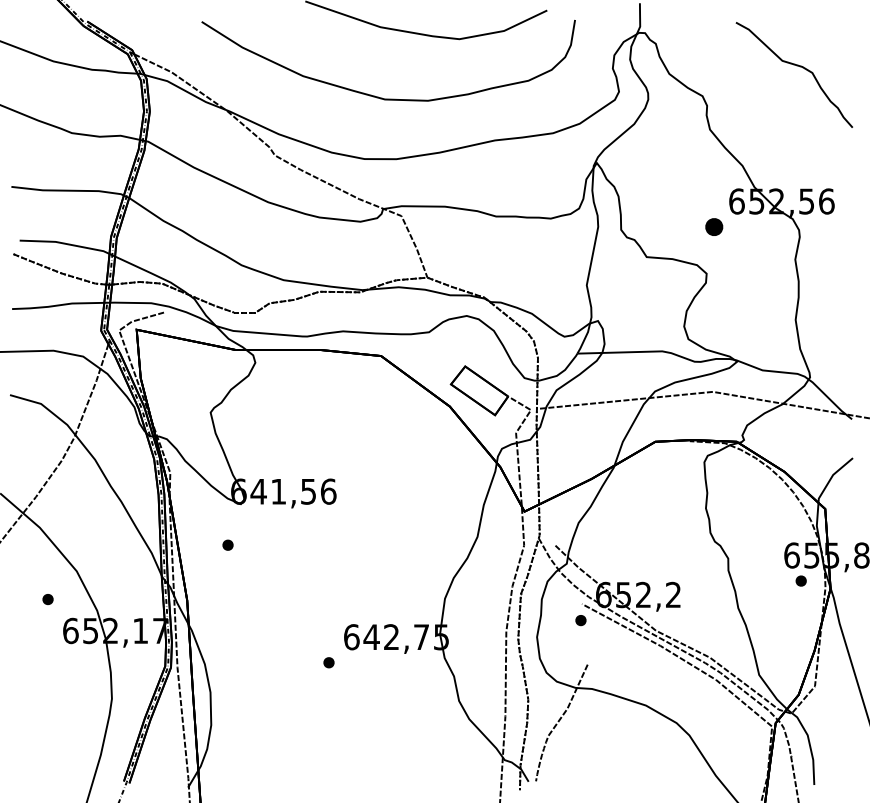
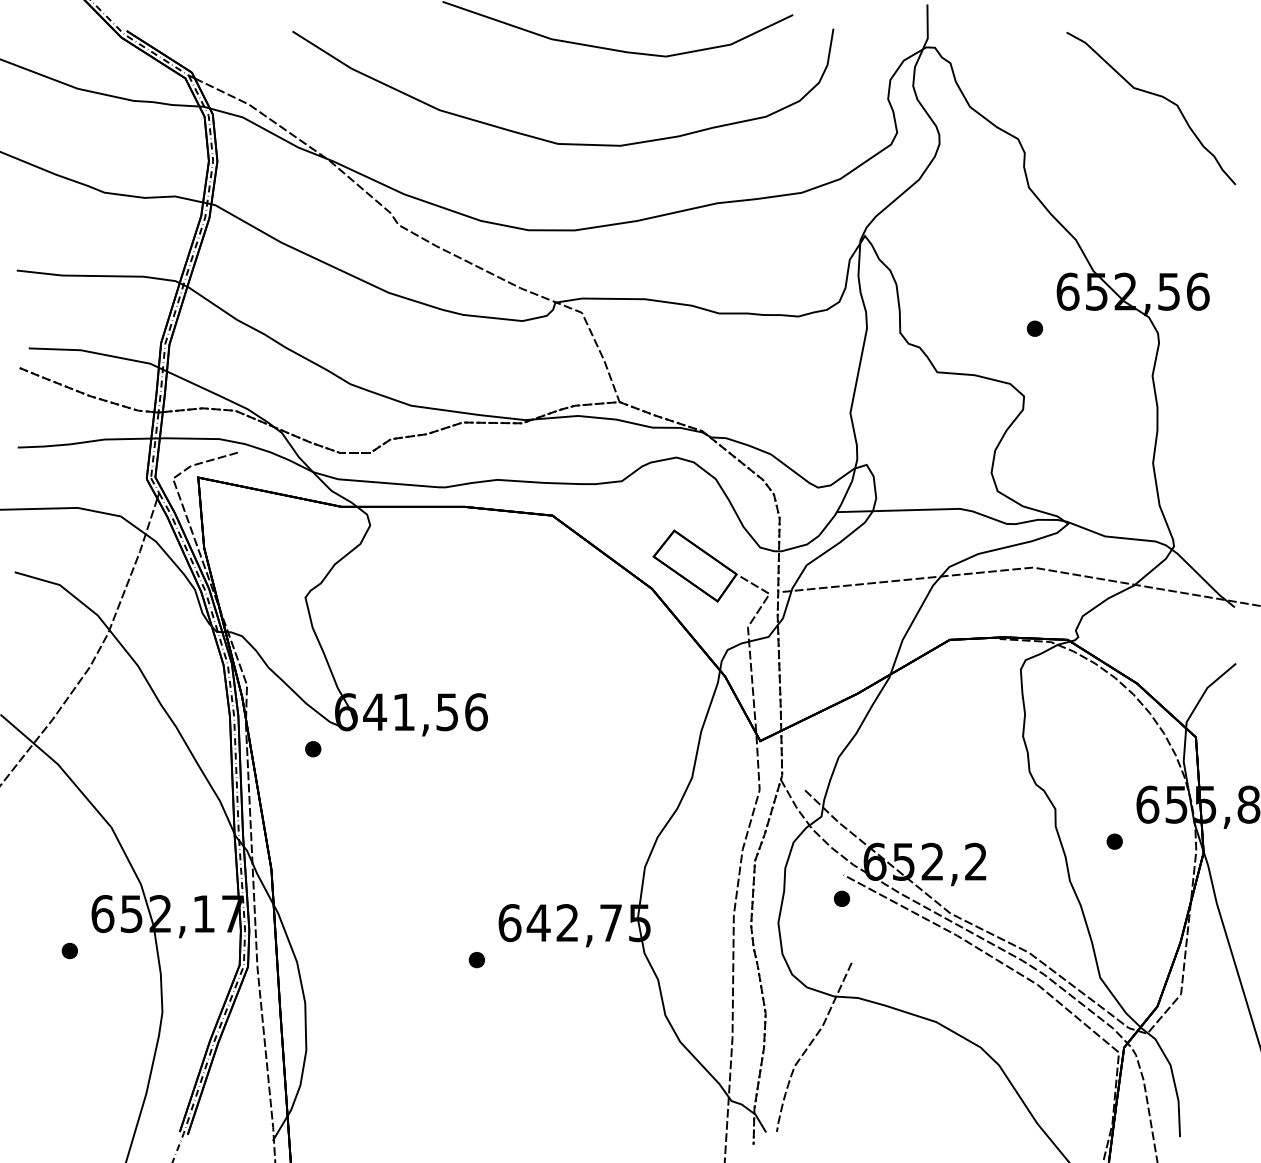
part: (713, 226) -> (1034, 327), size x0.62
part: (227, 544) -> (312, 748), moved
part: (800, 580) -> (1113, 840), moved
part: (47, 599) -> (69, 950), moved

